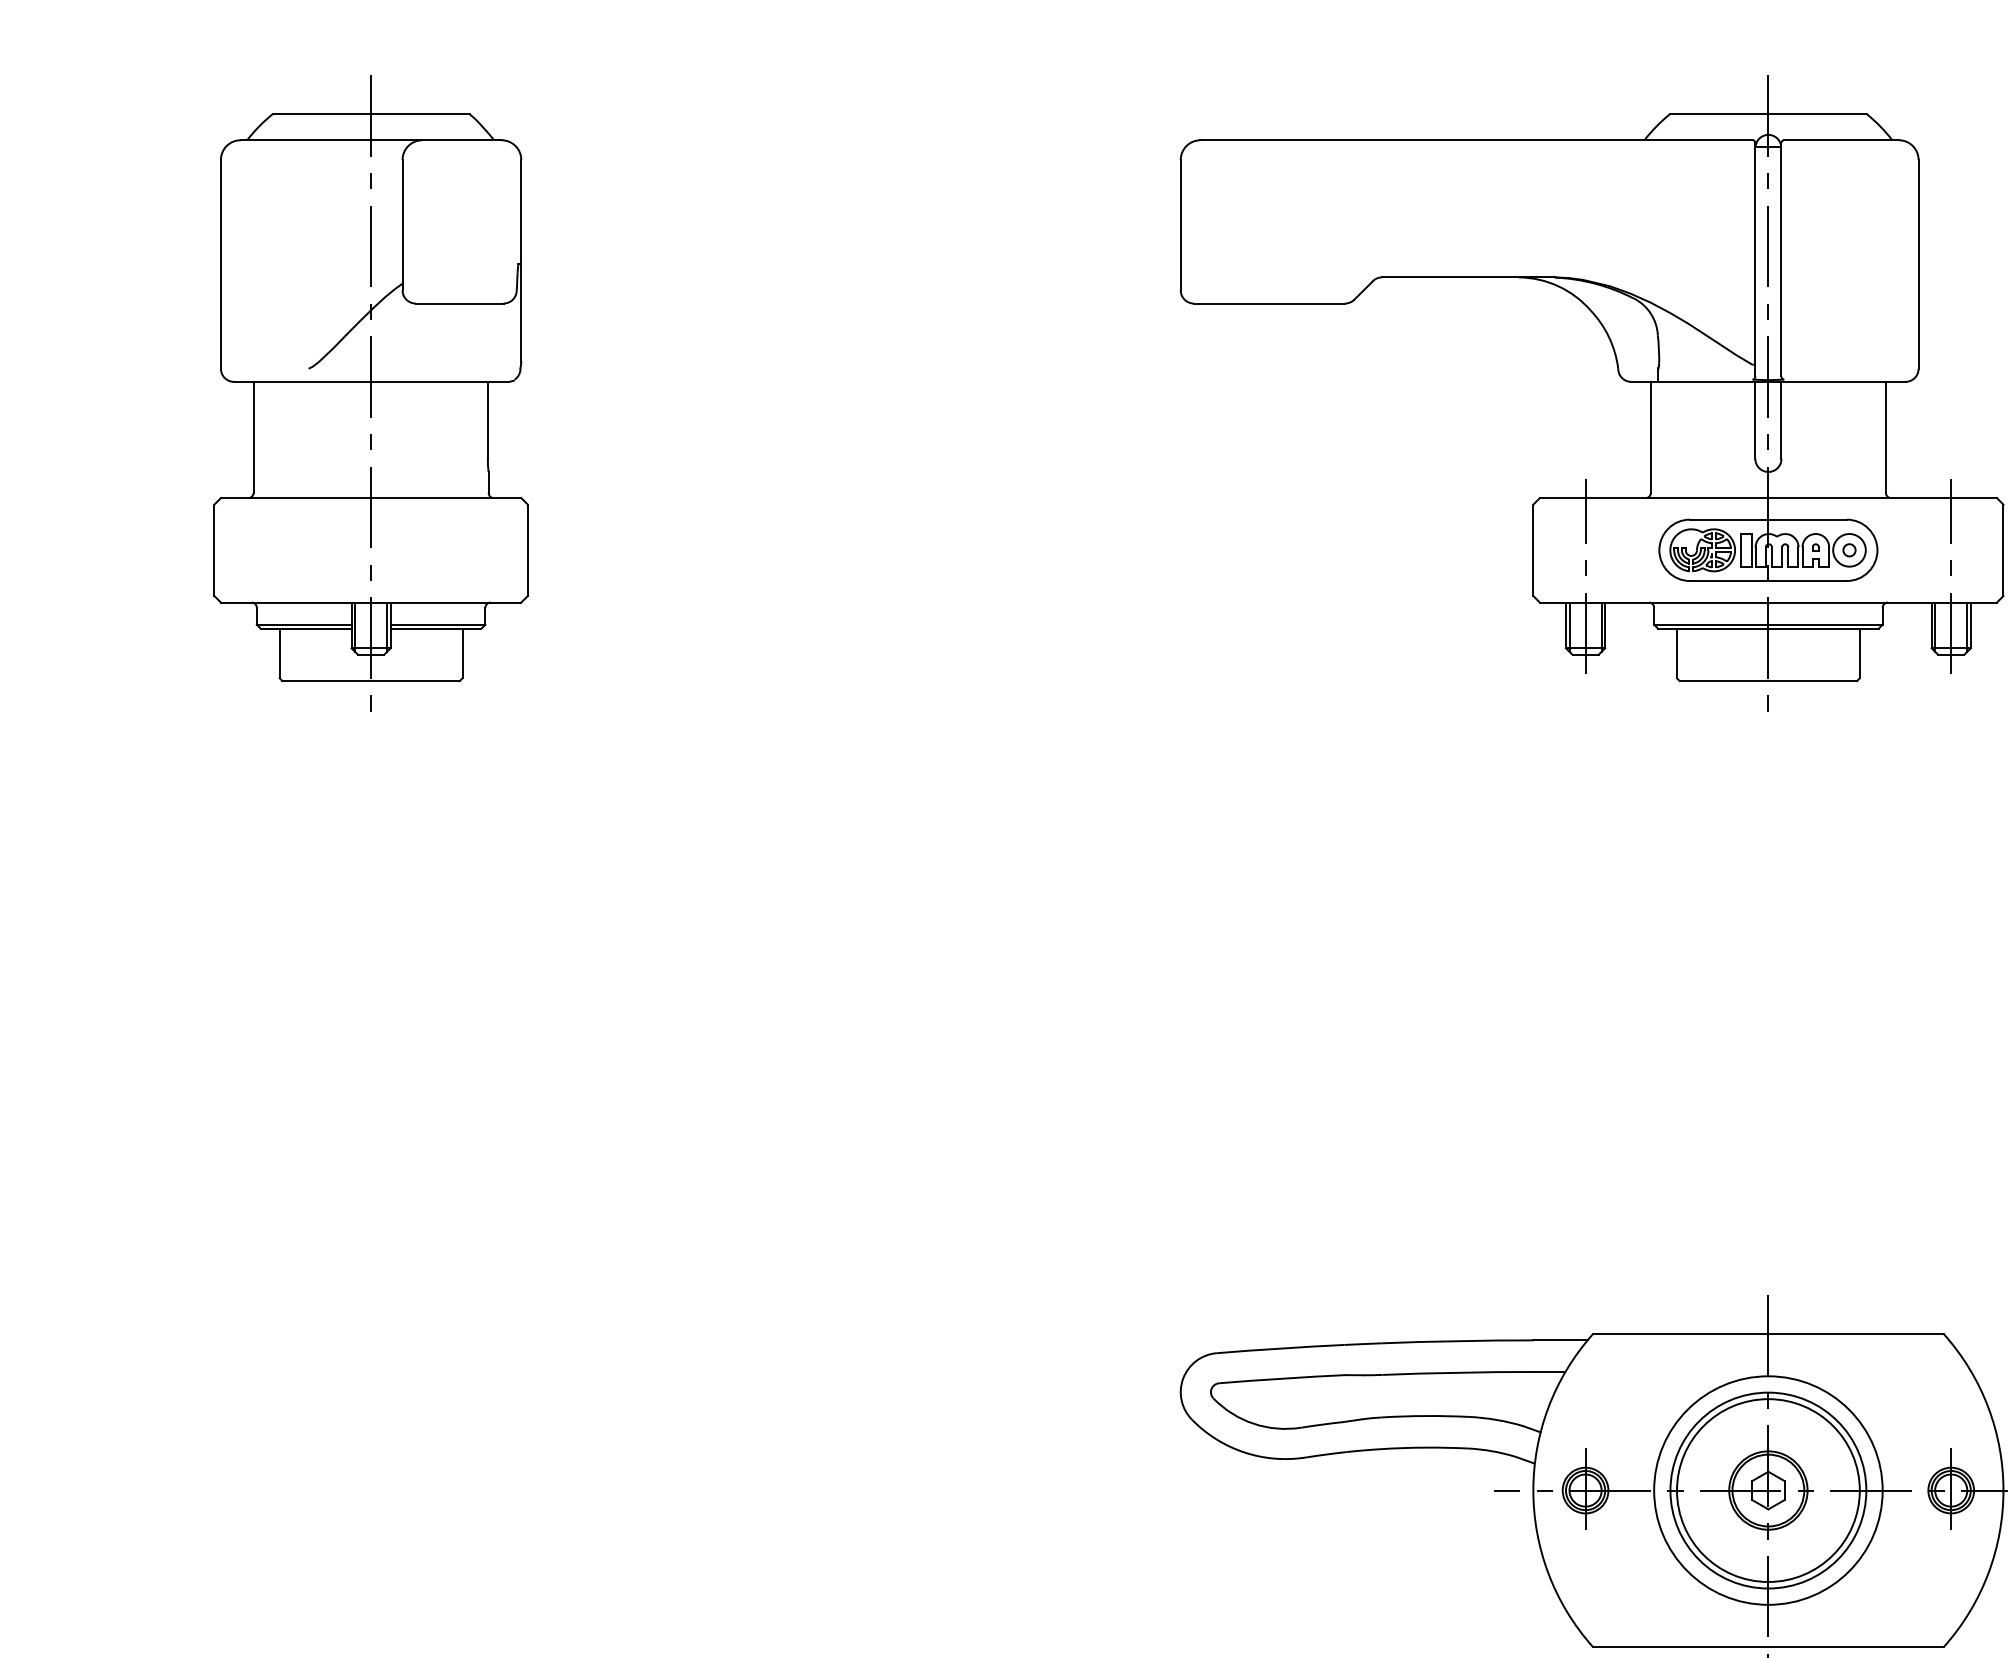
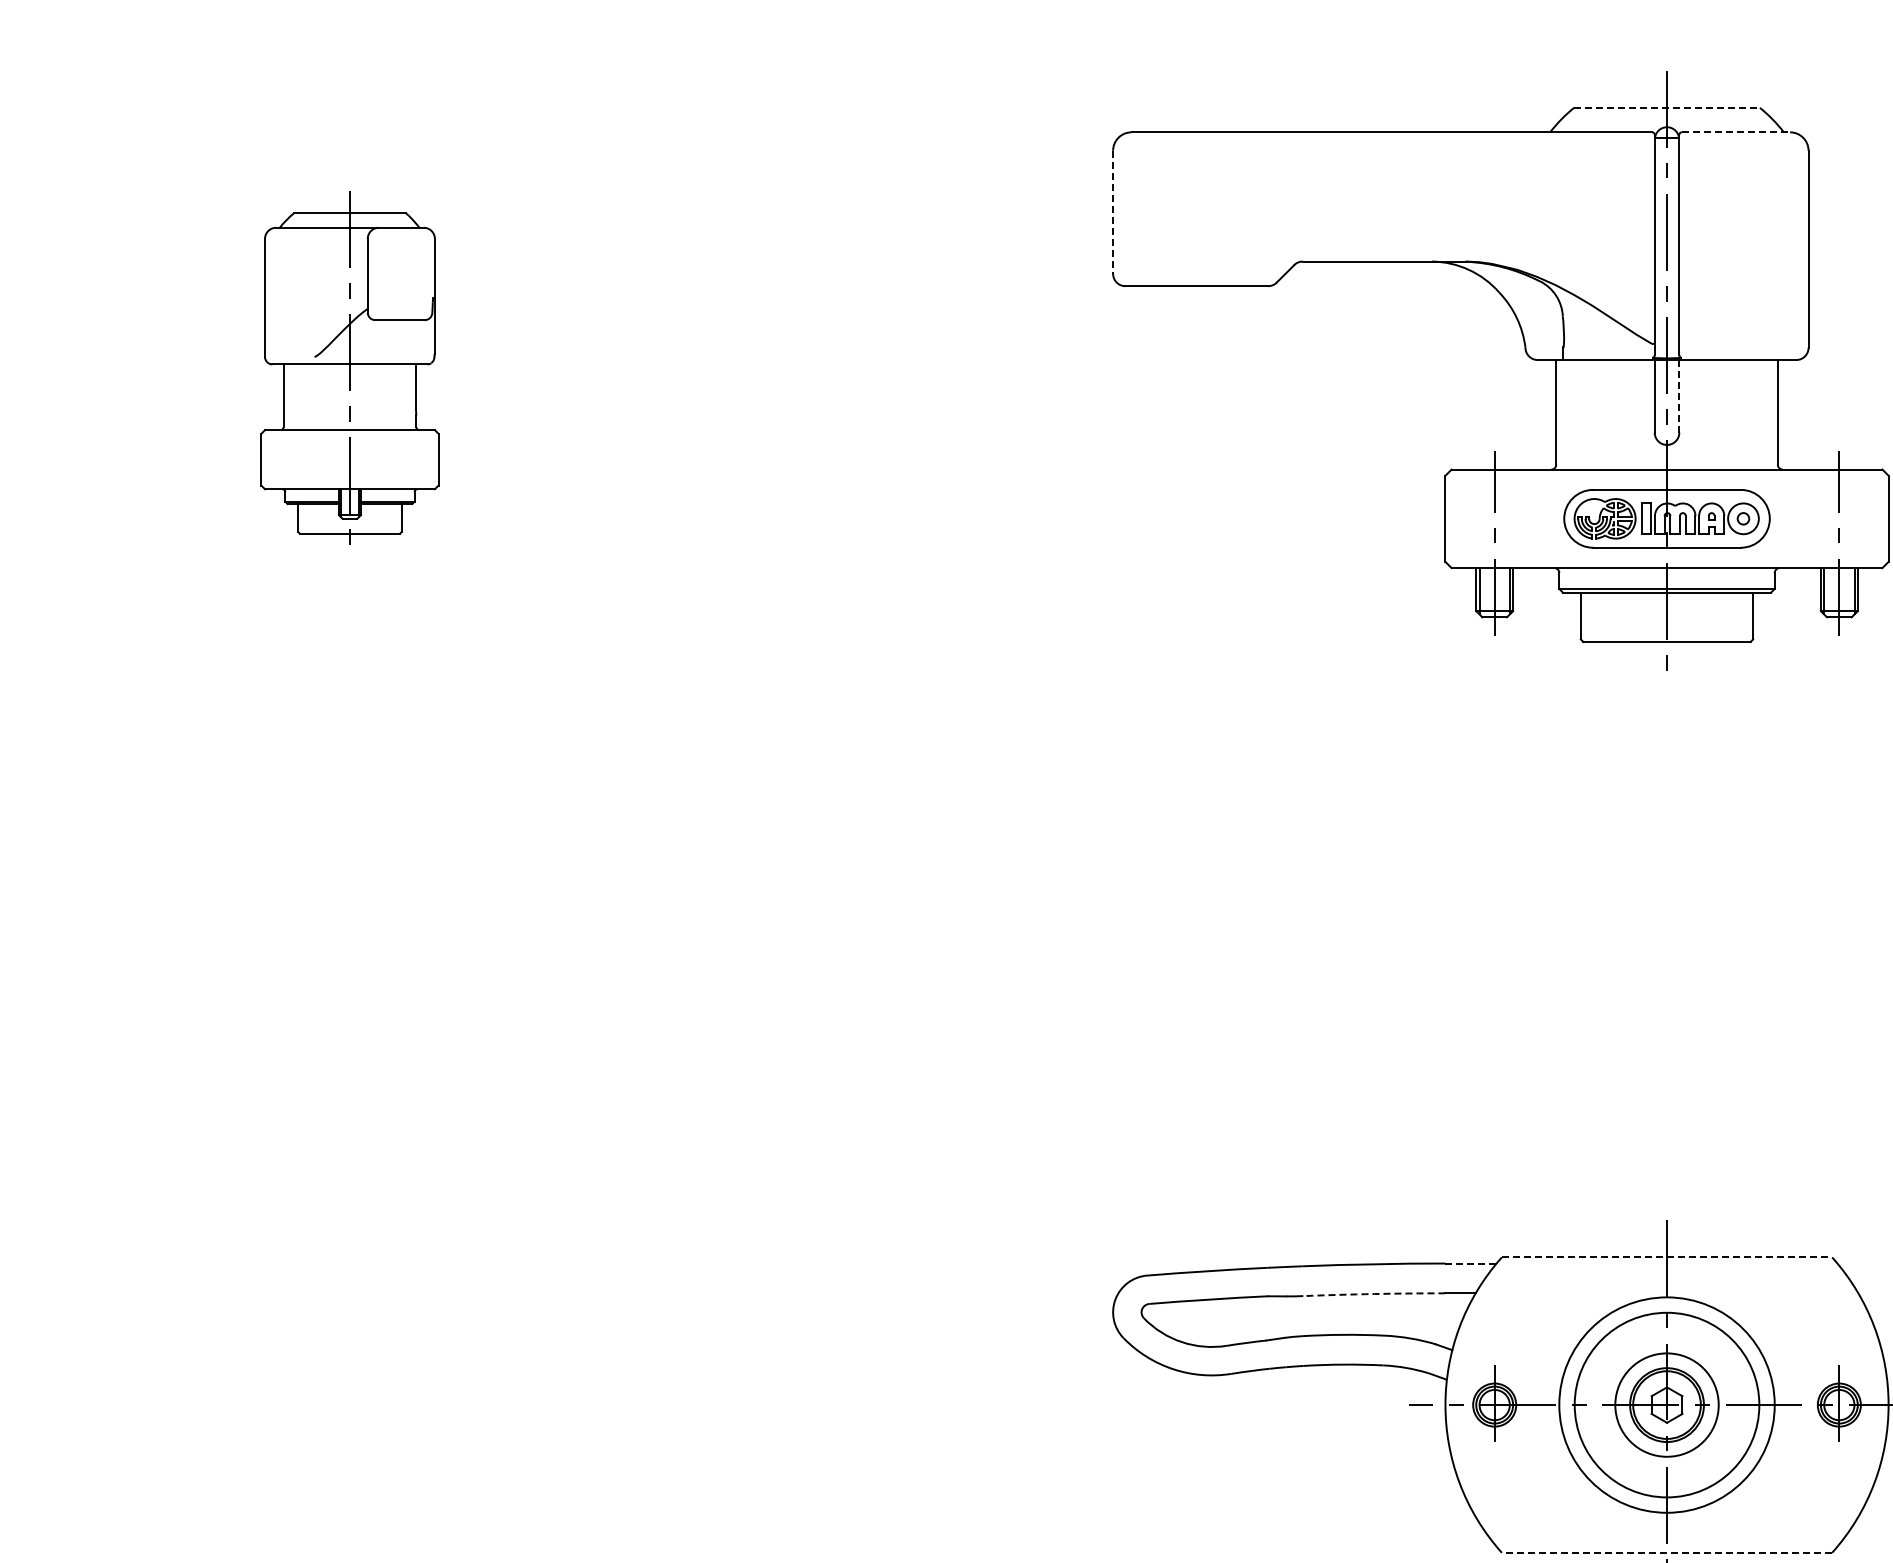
line: (1768, 113) -> (1667, 107), solid -> dashed
line: (1842, 140) -> (1736, 132), solid -> dashed
line: (1181, 225) -> (1113, 212), solid -> dashed
part: (370, 392) -> (349, 370), size x0.6
line: (1781, 419) -> (1679, 395), solid -> dashed
line: (1768, 1333) -> (1667, 1257), solid -> dashed
line: (1560, 1340) -> (1471, 1263), solid -> dashed
arc: (1458, 1373) -> (1374, 1294), solid -> dashed
circle: (1767, 1489) -> (1666, 1404), size x0.6
line: (1767, 1646) -> (1666, 1552), solid -> dashed

